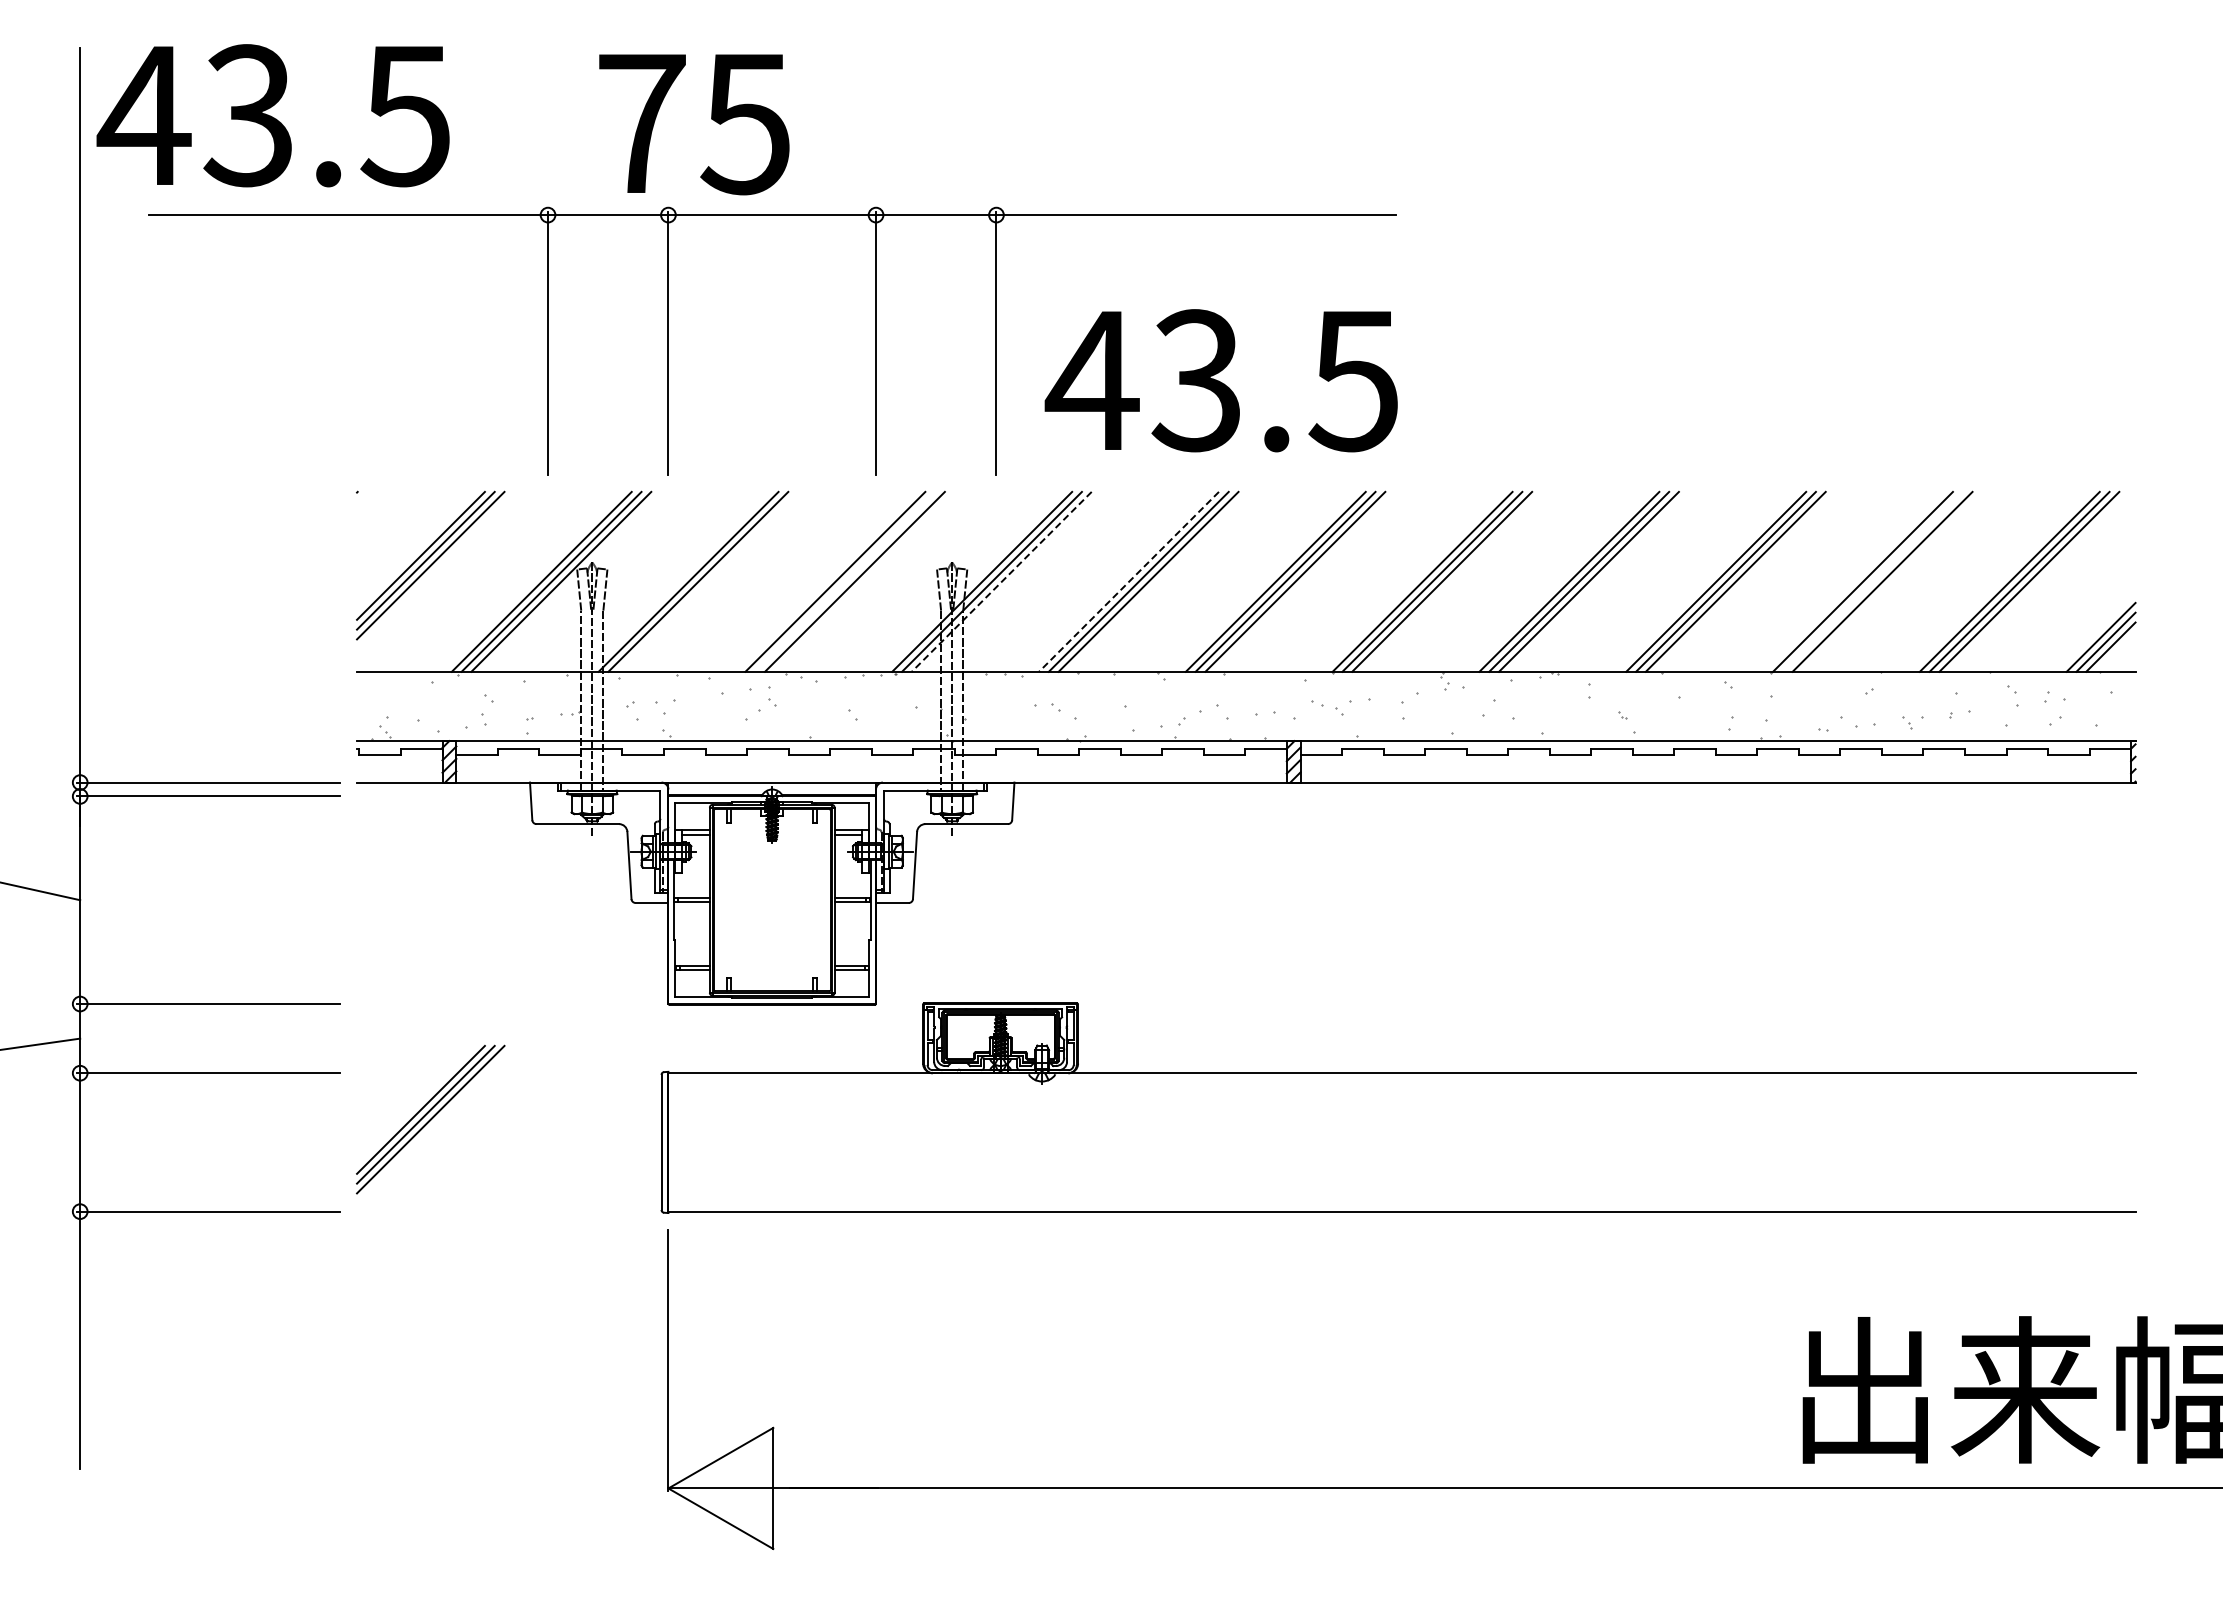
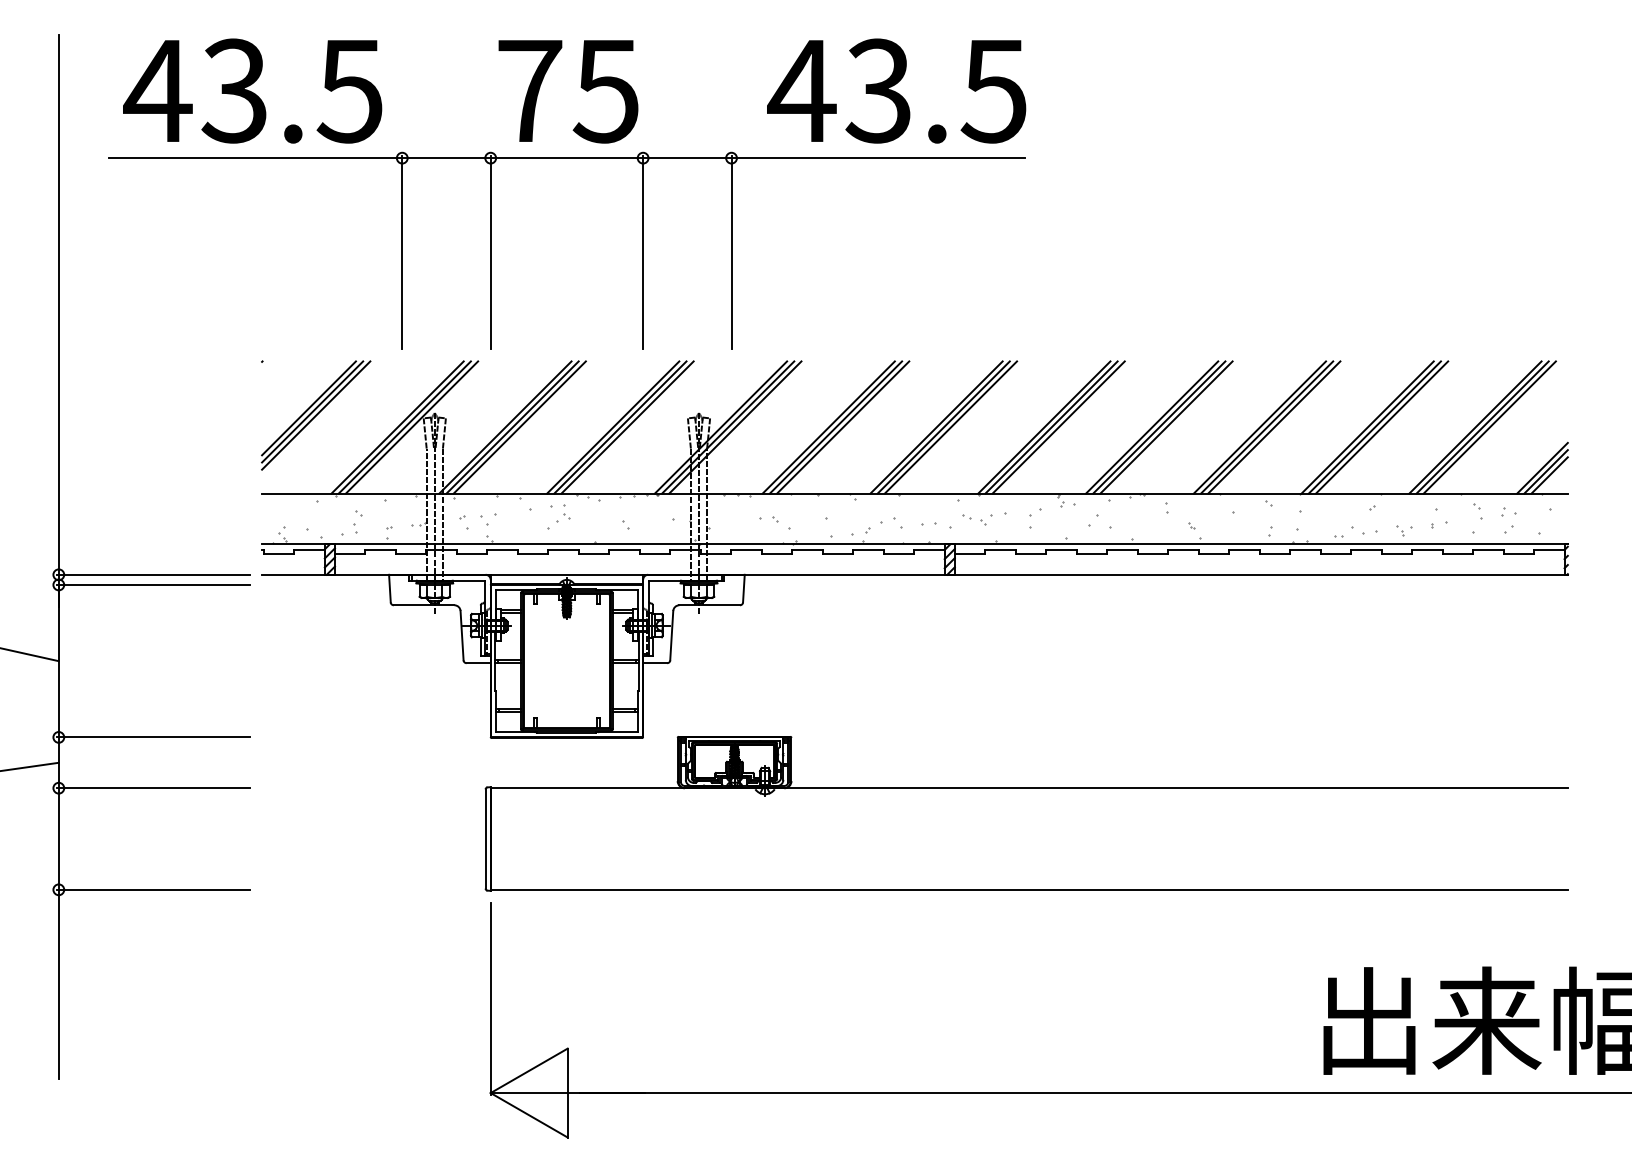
text: (272, 115) -> (252, 90), moved
text: (694, 124) -> (568, 91), moved
text: (1220, 380) -> (896, 90), moved
line: (708, 581) -> (520, 427), added
line: (845, 581) -> (620, 427), added
line: (1872, 581) -> (1374, 427), added
line: (1001, 582) -> (735, 427), dashed -> solid
line: (1128, 582) -> (828, 427), dashed -> solid
part: (430, 1119) -> (316, 822), removed

